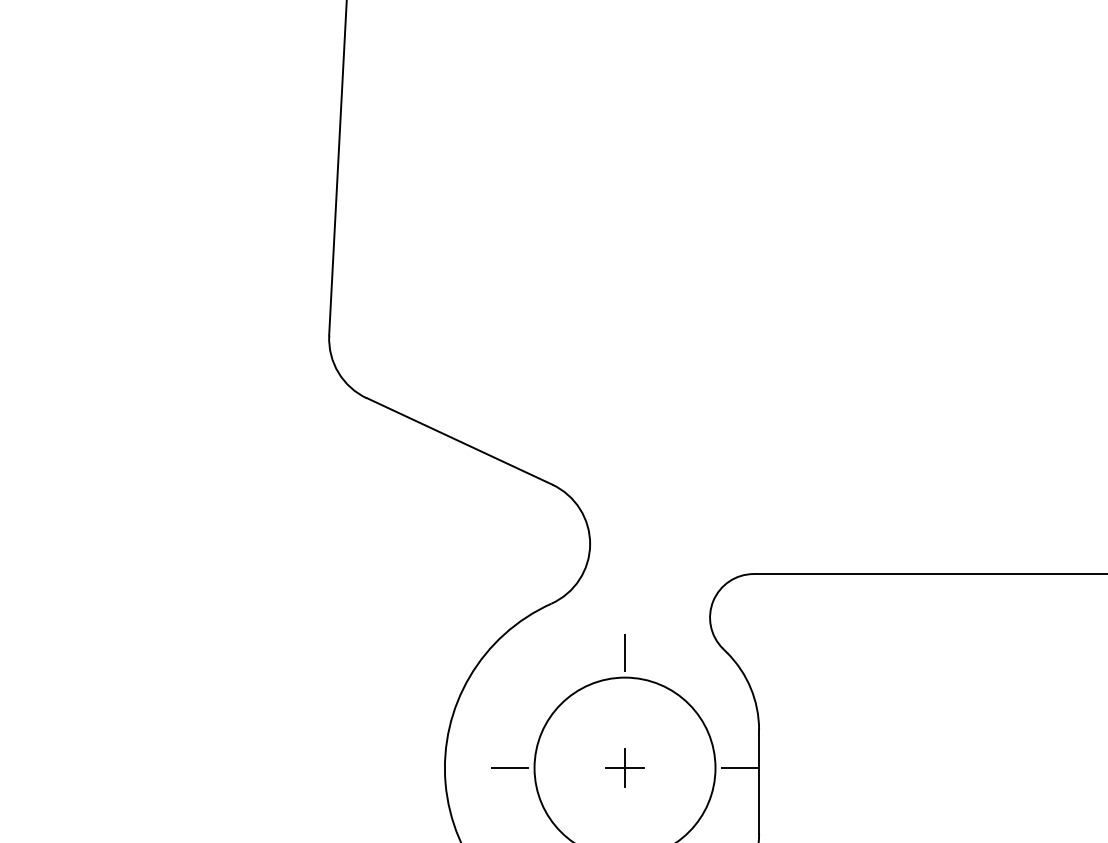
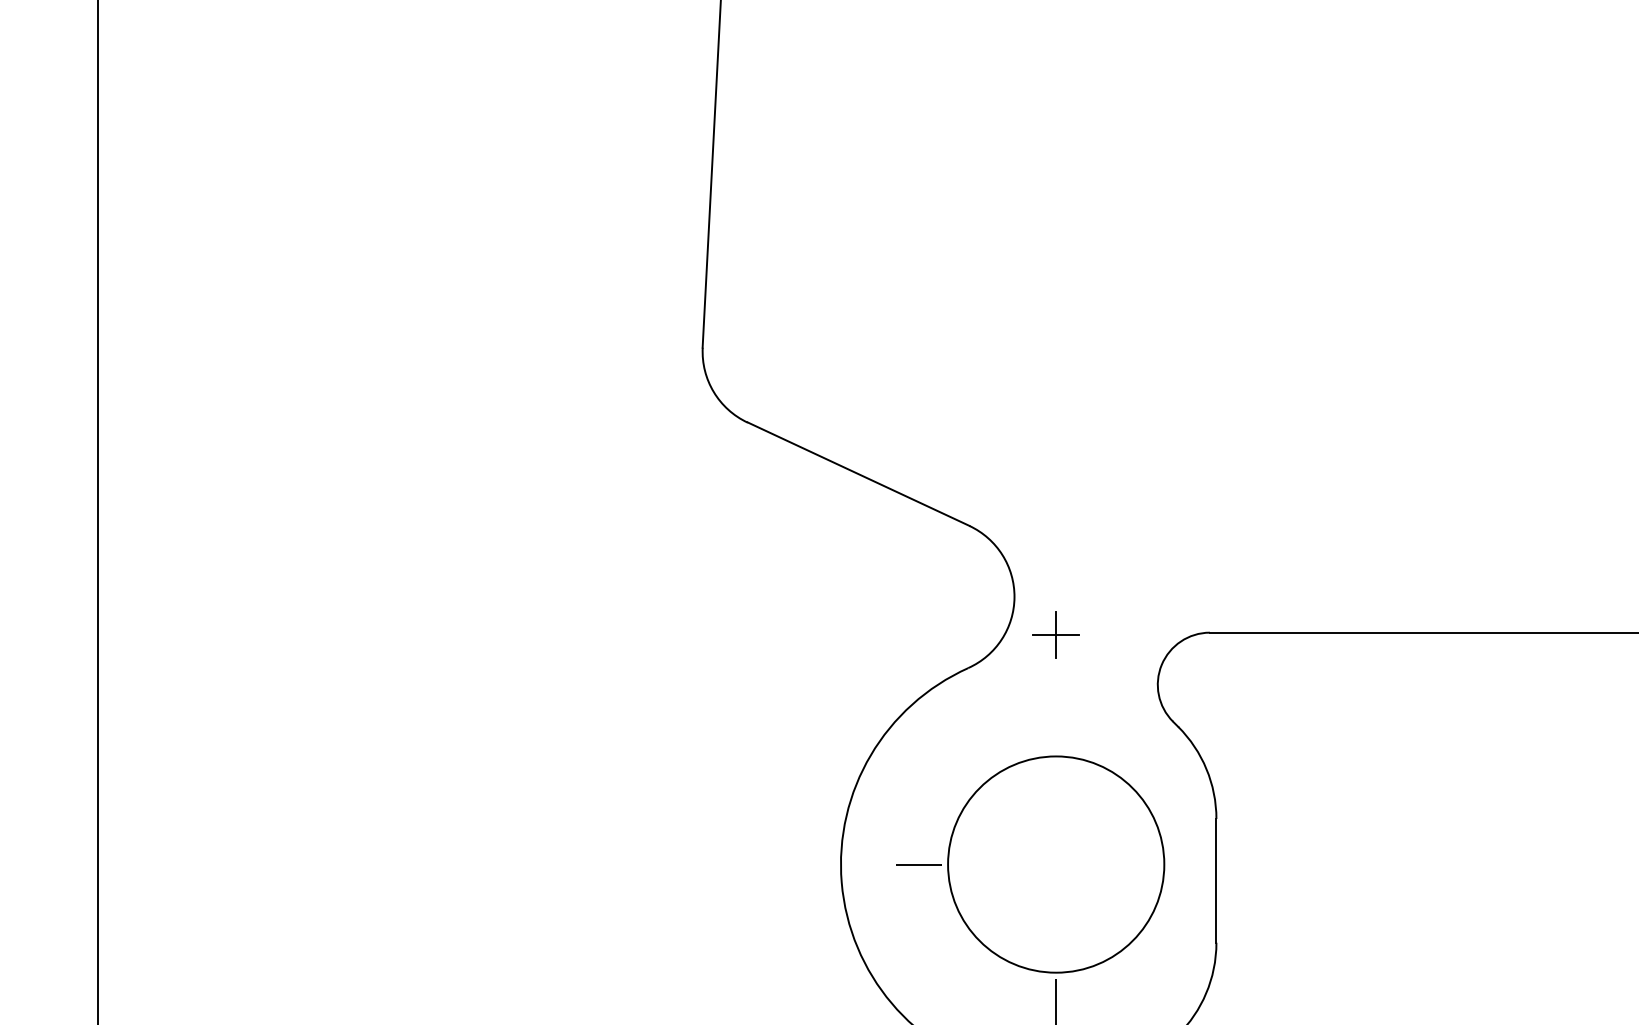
line: (625, 652) -> (1056, 726), removed
part: (624, 768) -> (1055, 634), moved
line: (739, 768) -> (1193, 864), removed

